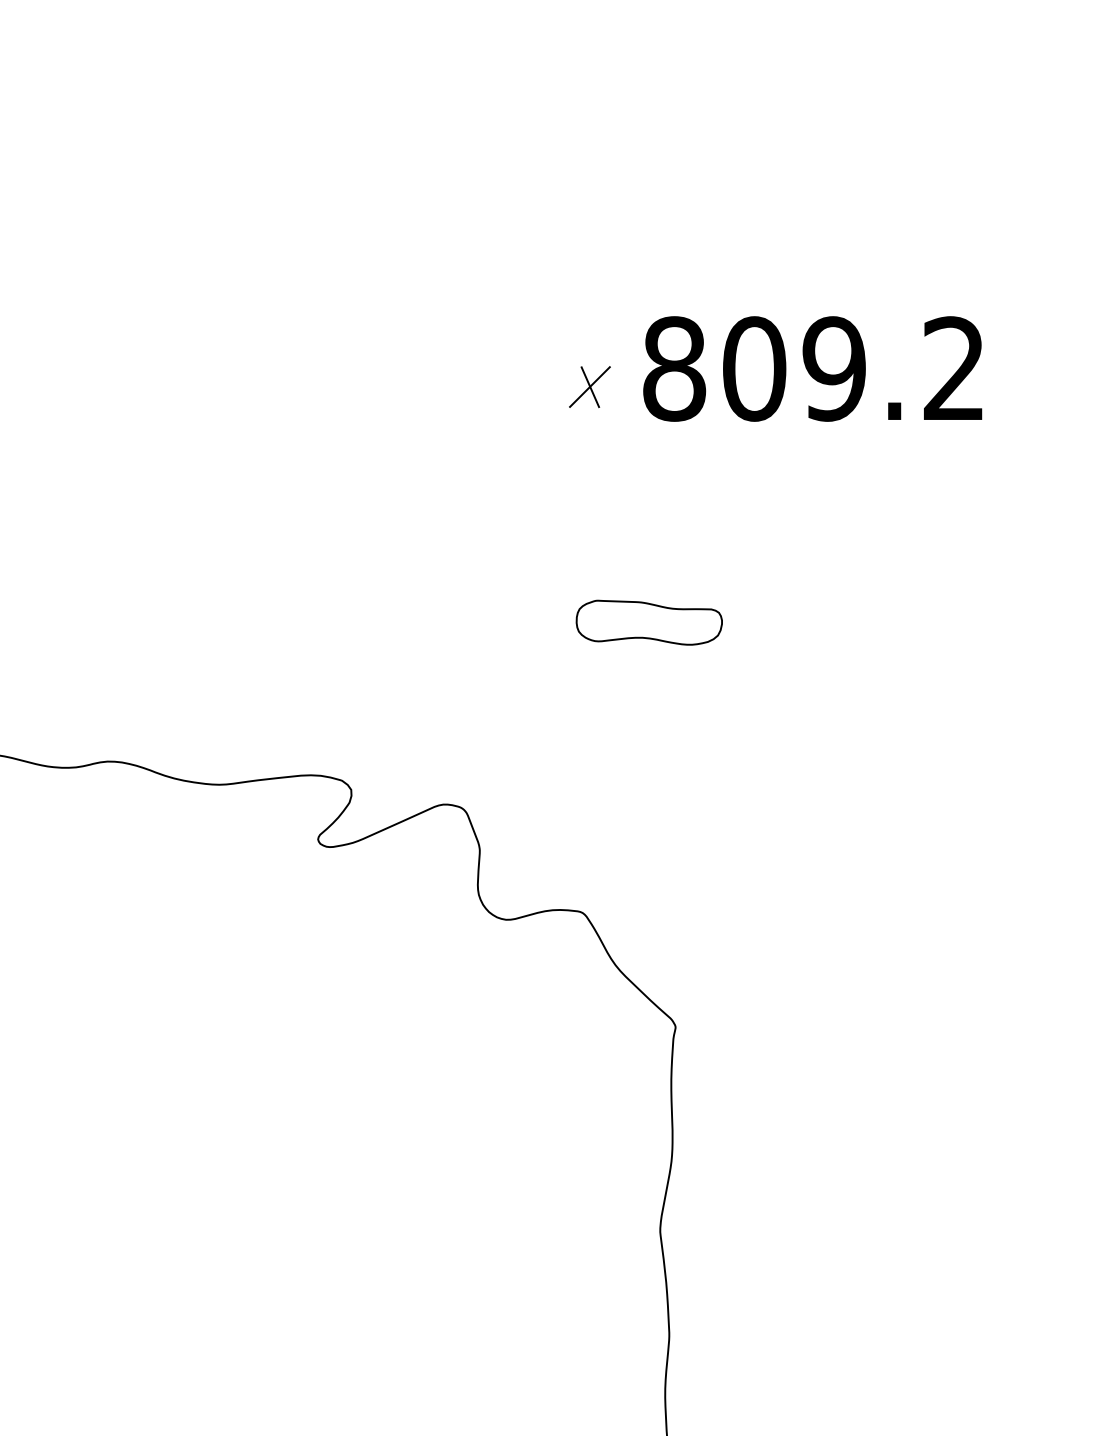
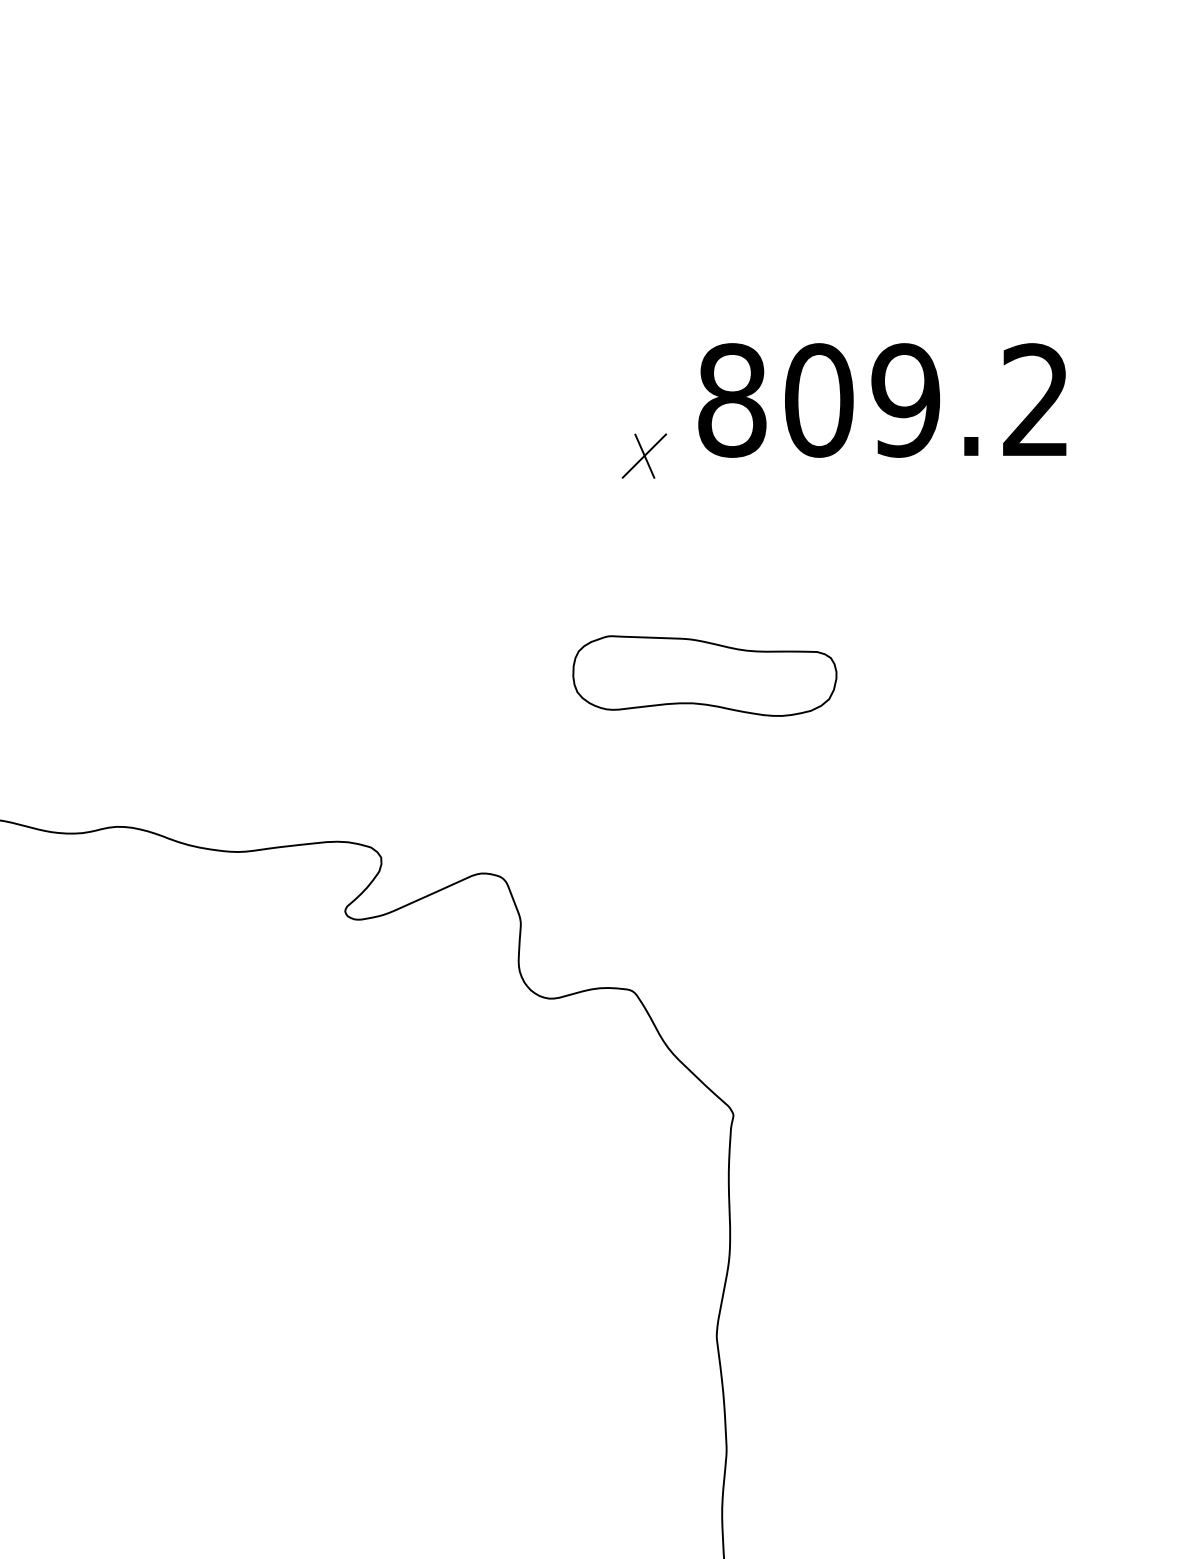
part: (590, 386) -> (644, 455), moved
part: (648, 622) -> (704, 675), size x1.67

